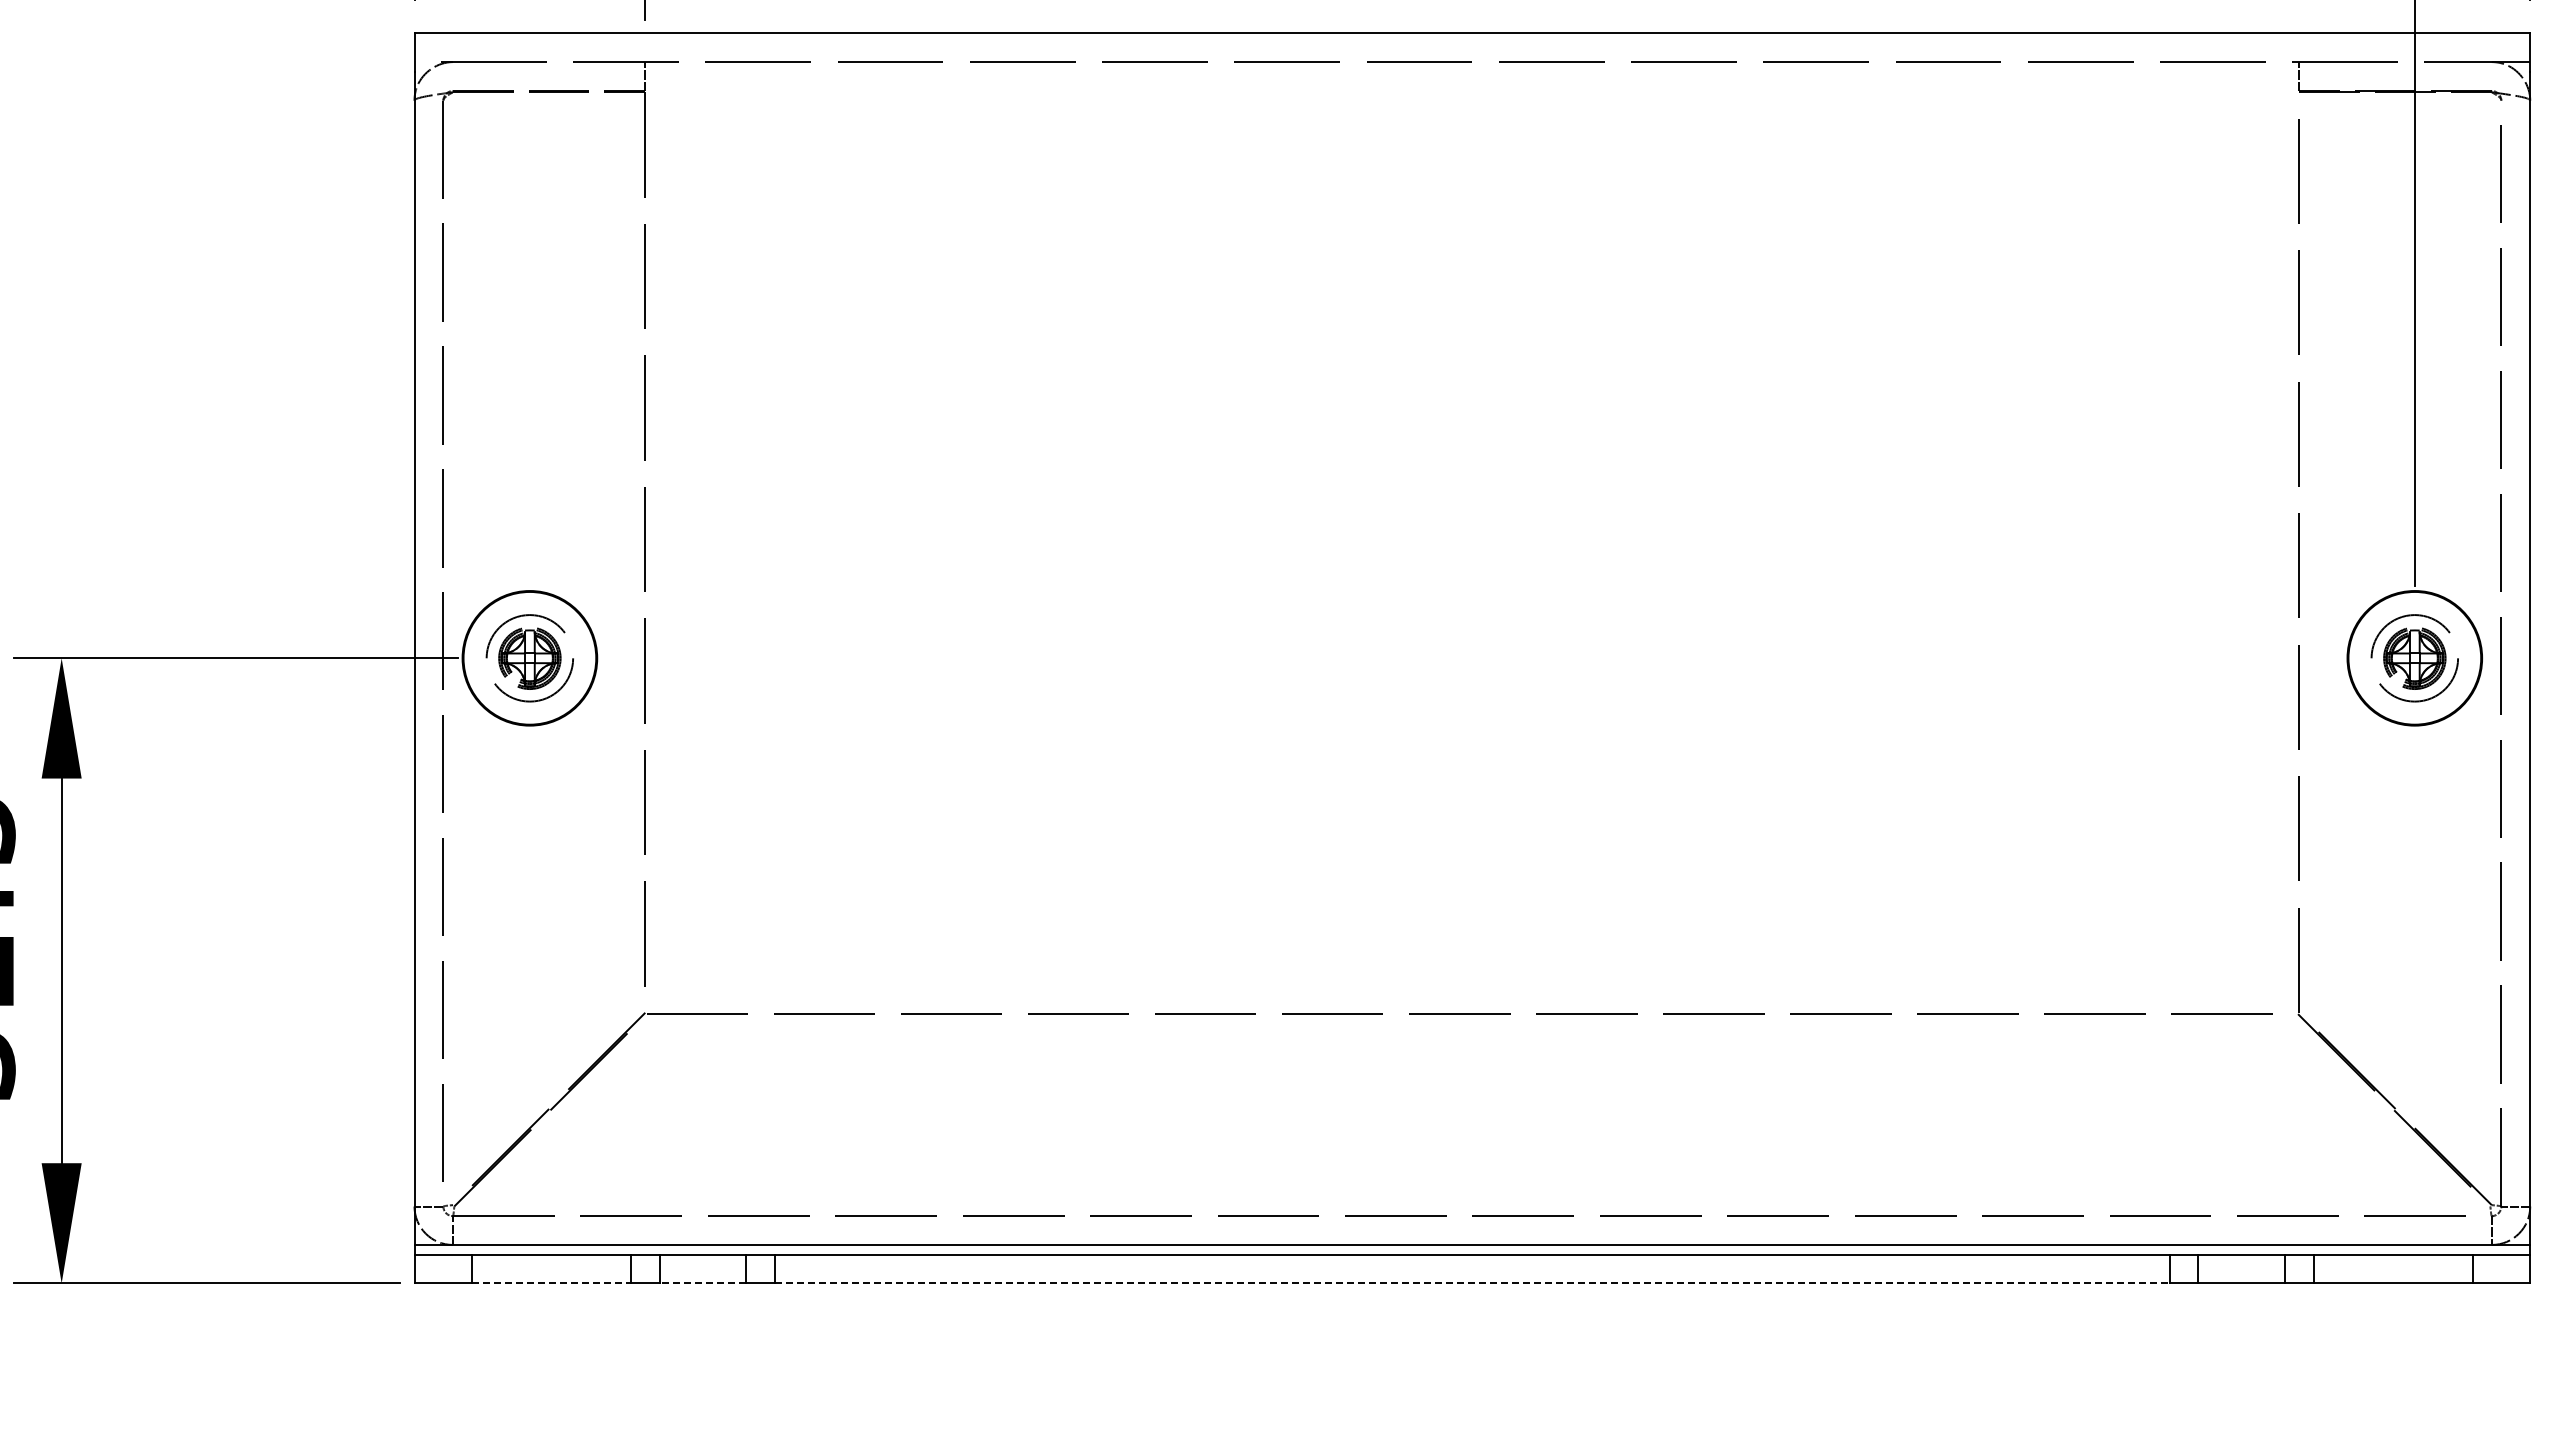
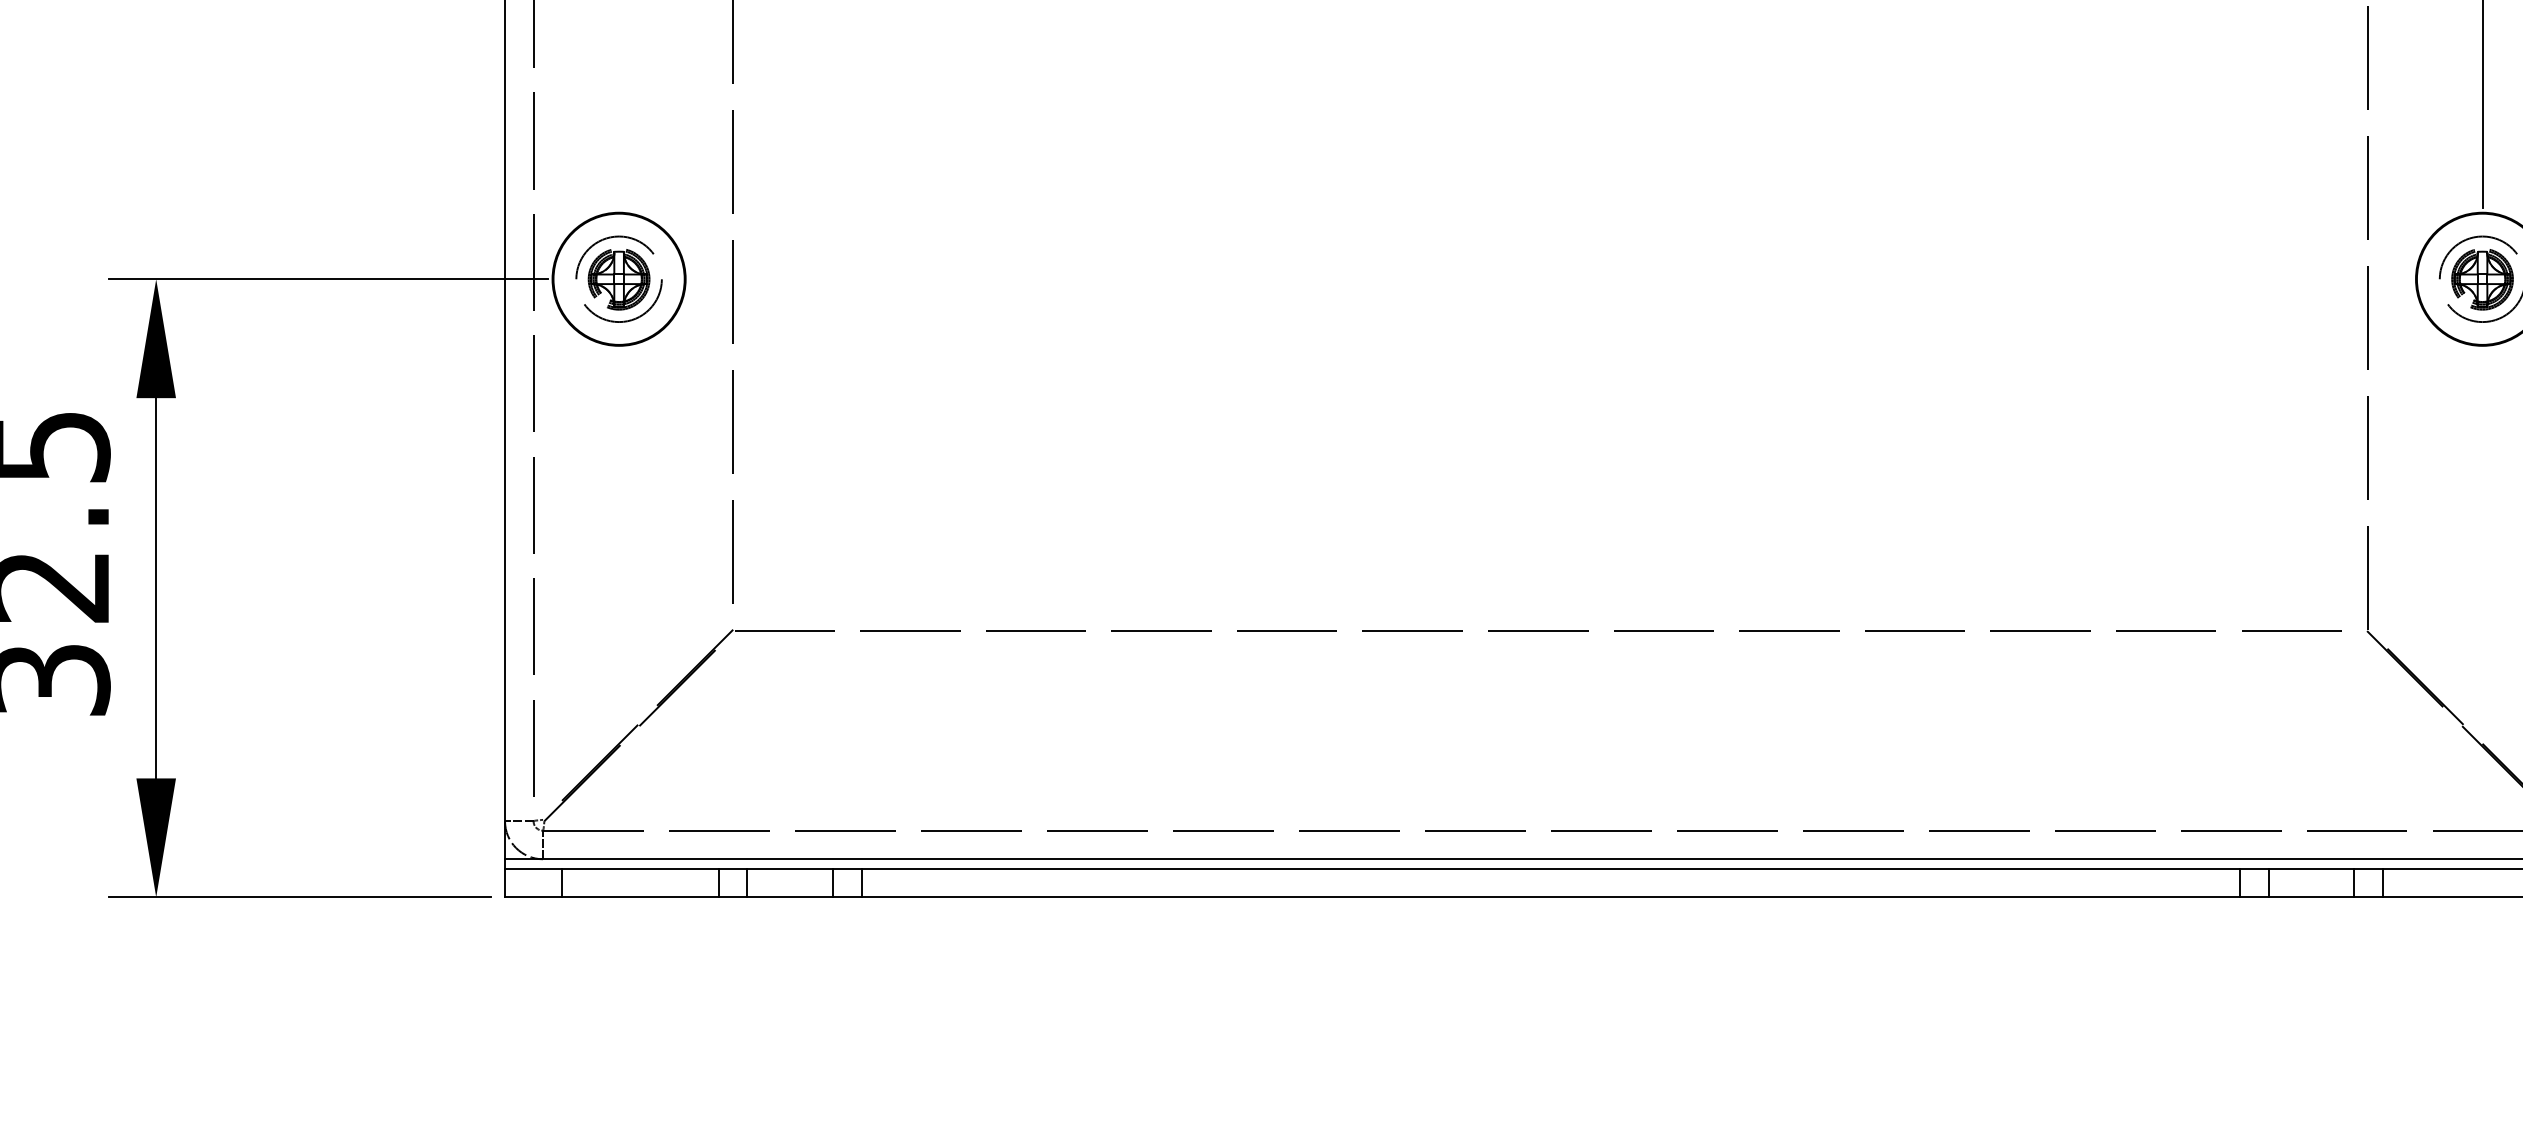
line: (552, 1283) -> (641, 897), dashed -> solid
line: (702, 1283) -> (789, 897), dashed -> solid
line: (1472, 1283) -> (1550, 897), dashed -> solid

